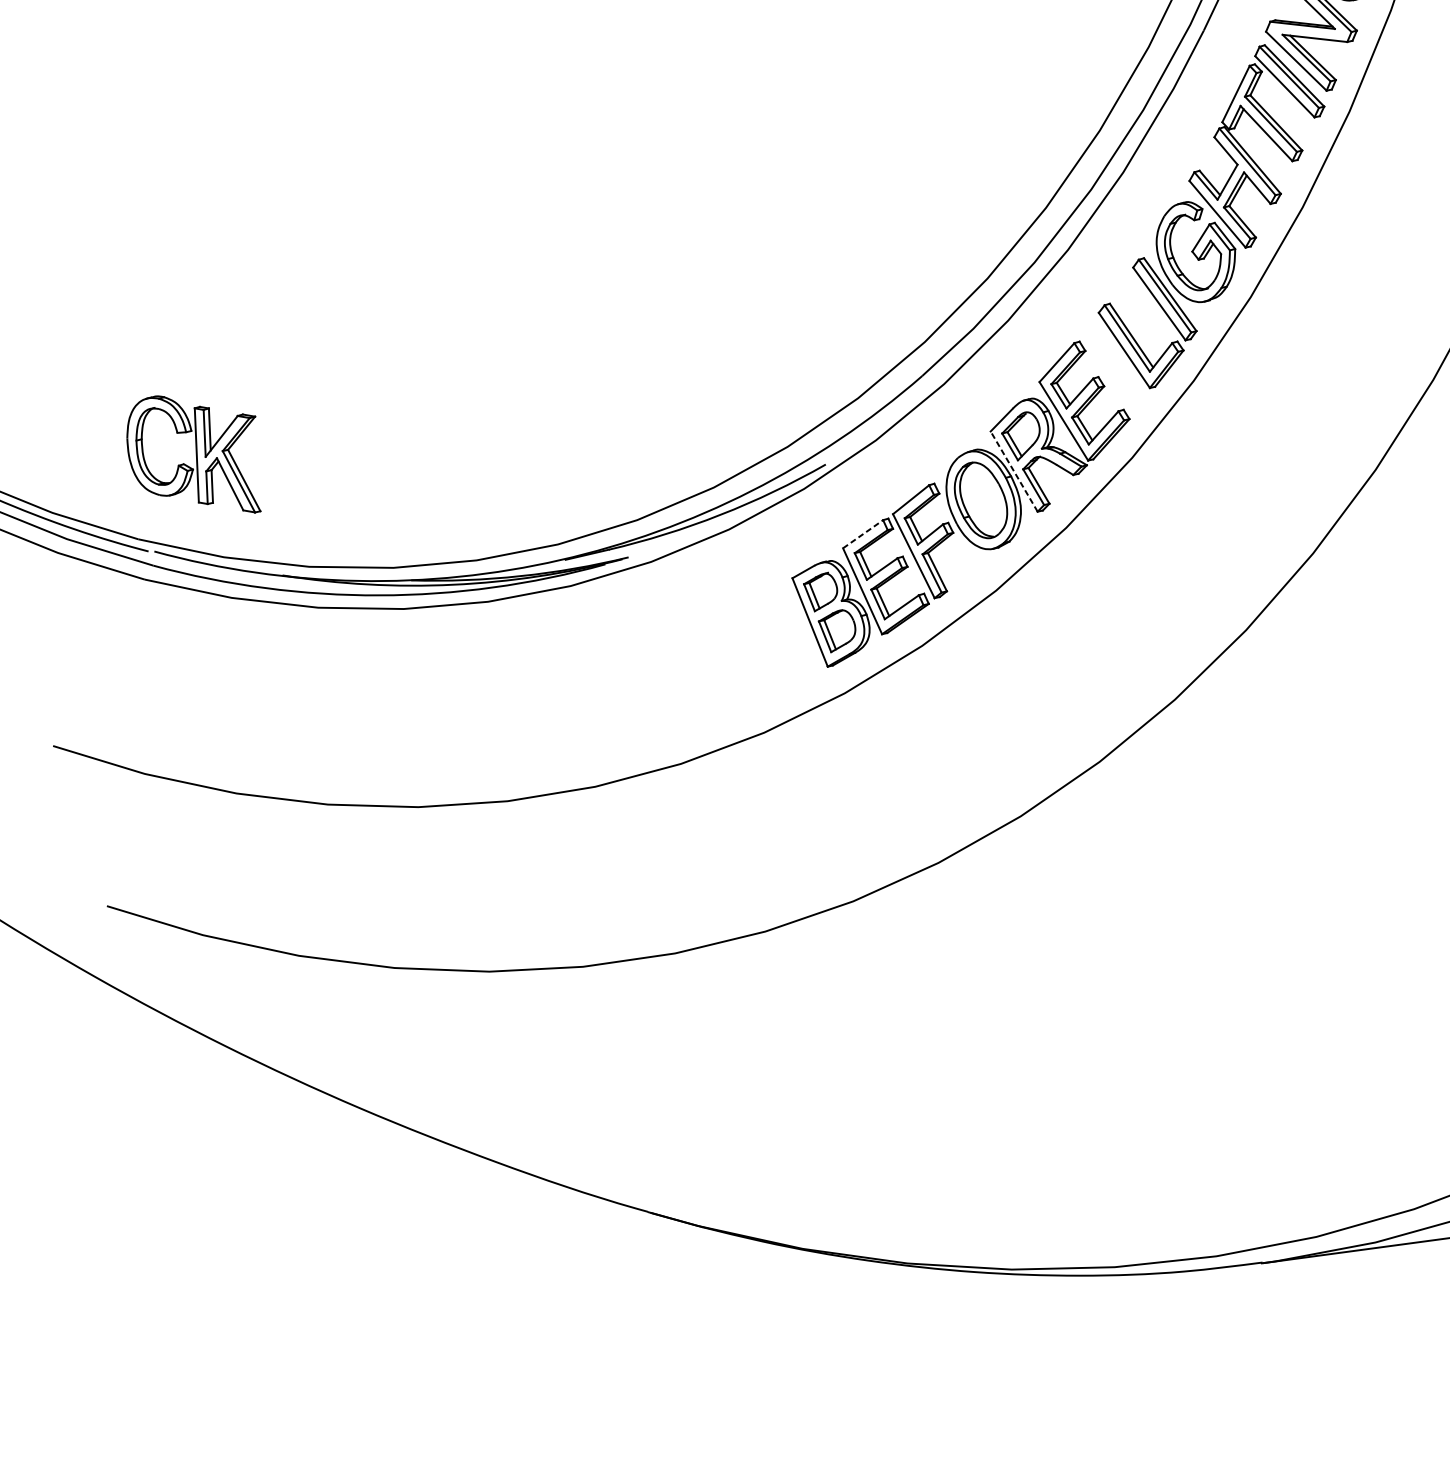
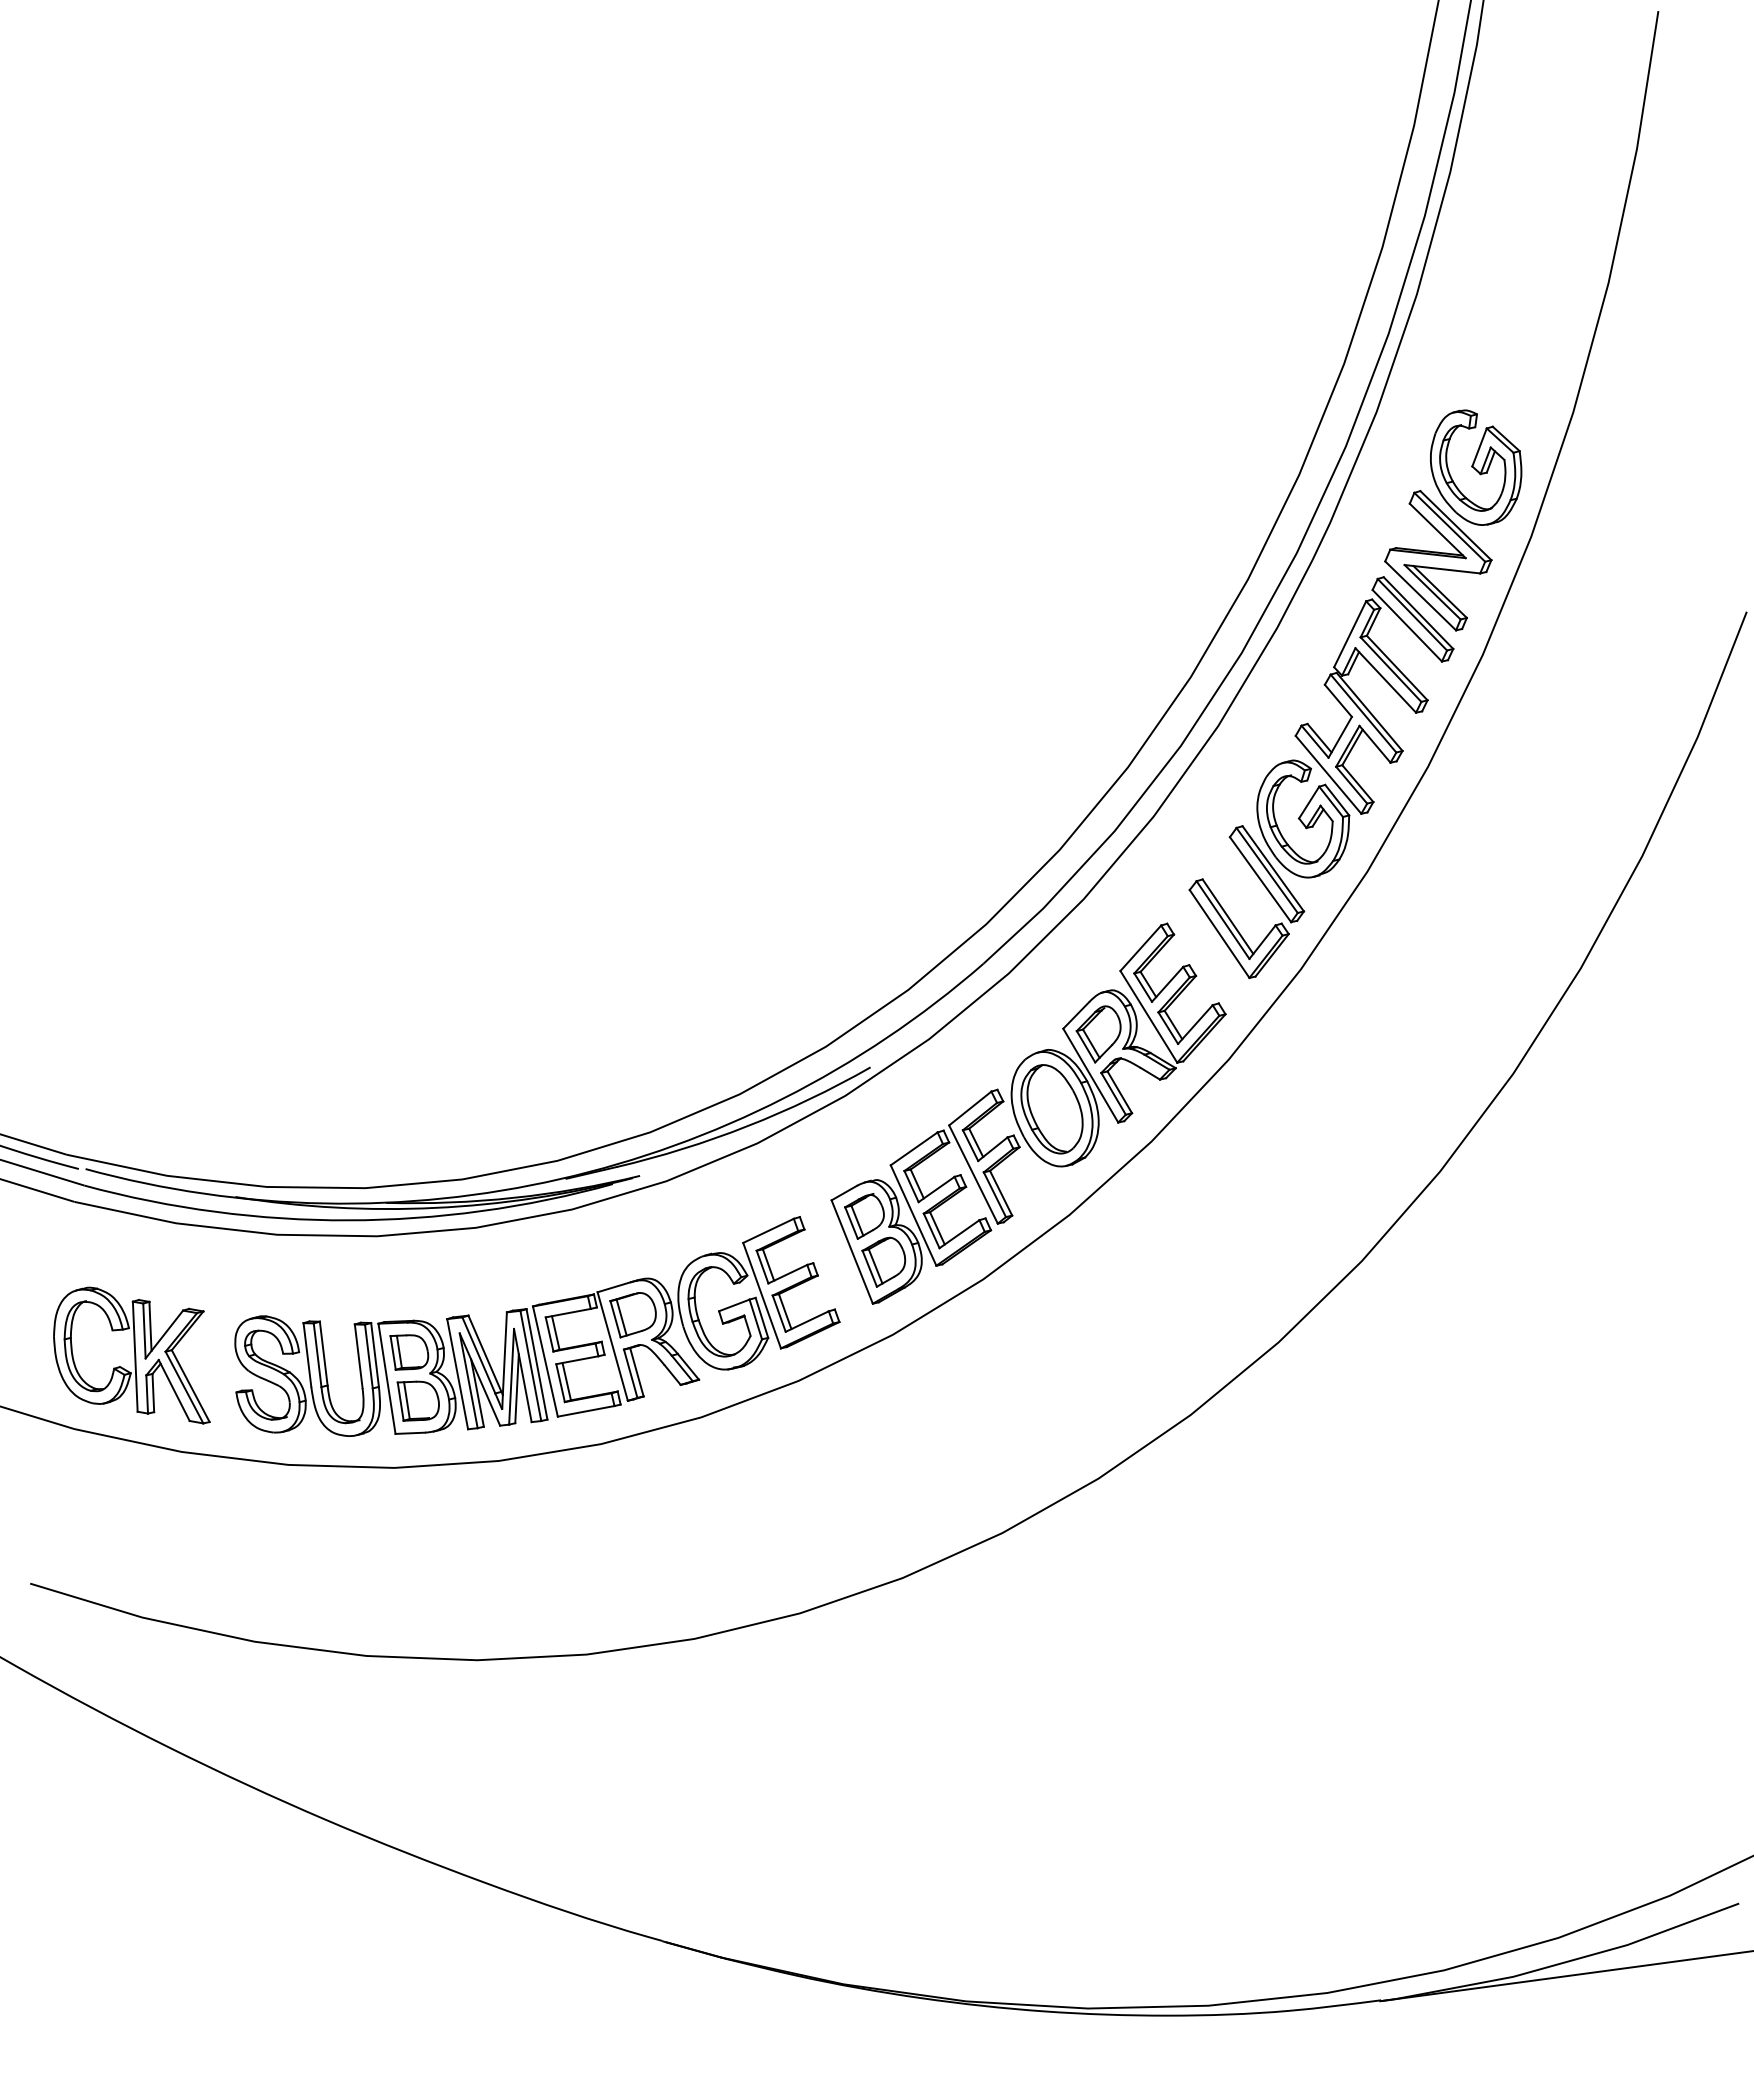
part: (193, 454) -> (131, 1355), moved
line: (1013, 471) -> (1090, 1075), dashed -> solid
line: (863, 533) -> (914, 1148), dashed -> solid
part: (540, 686) -> (537, 1326), added

